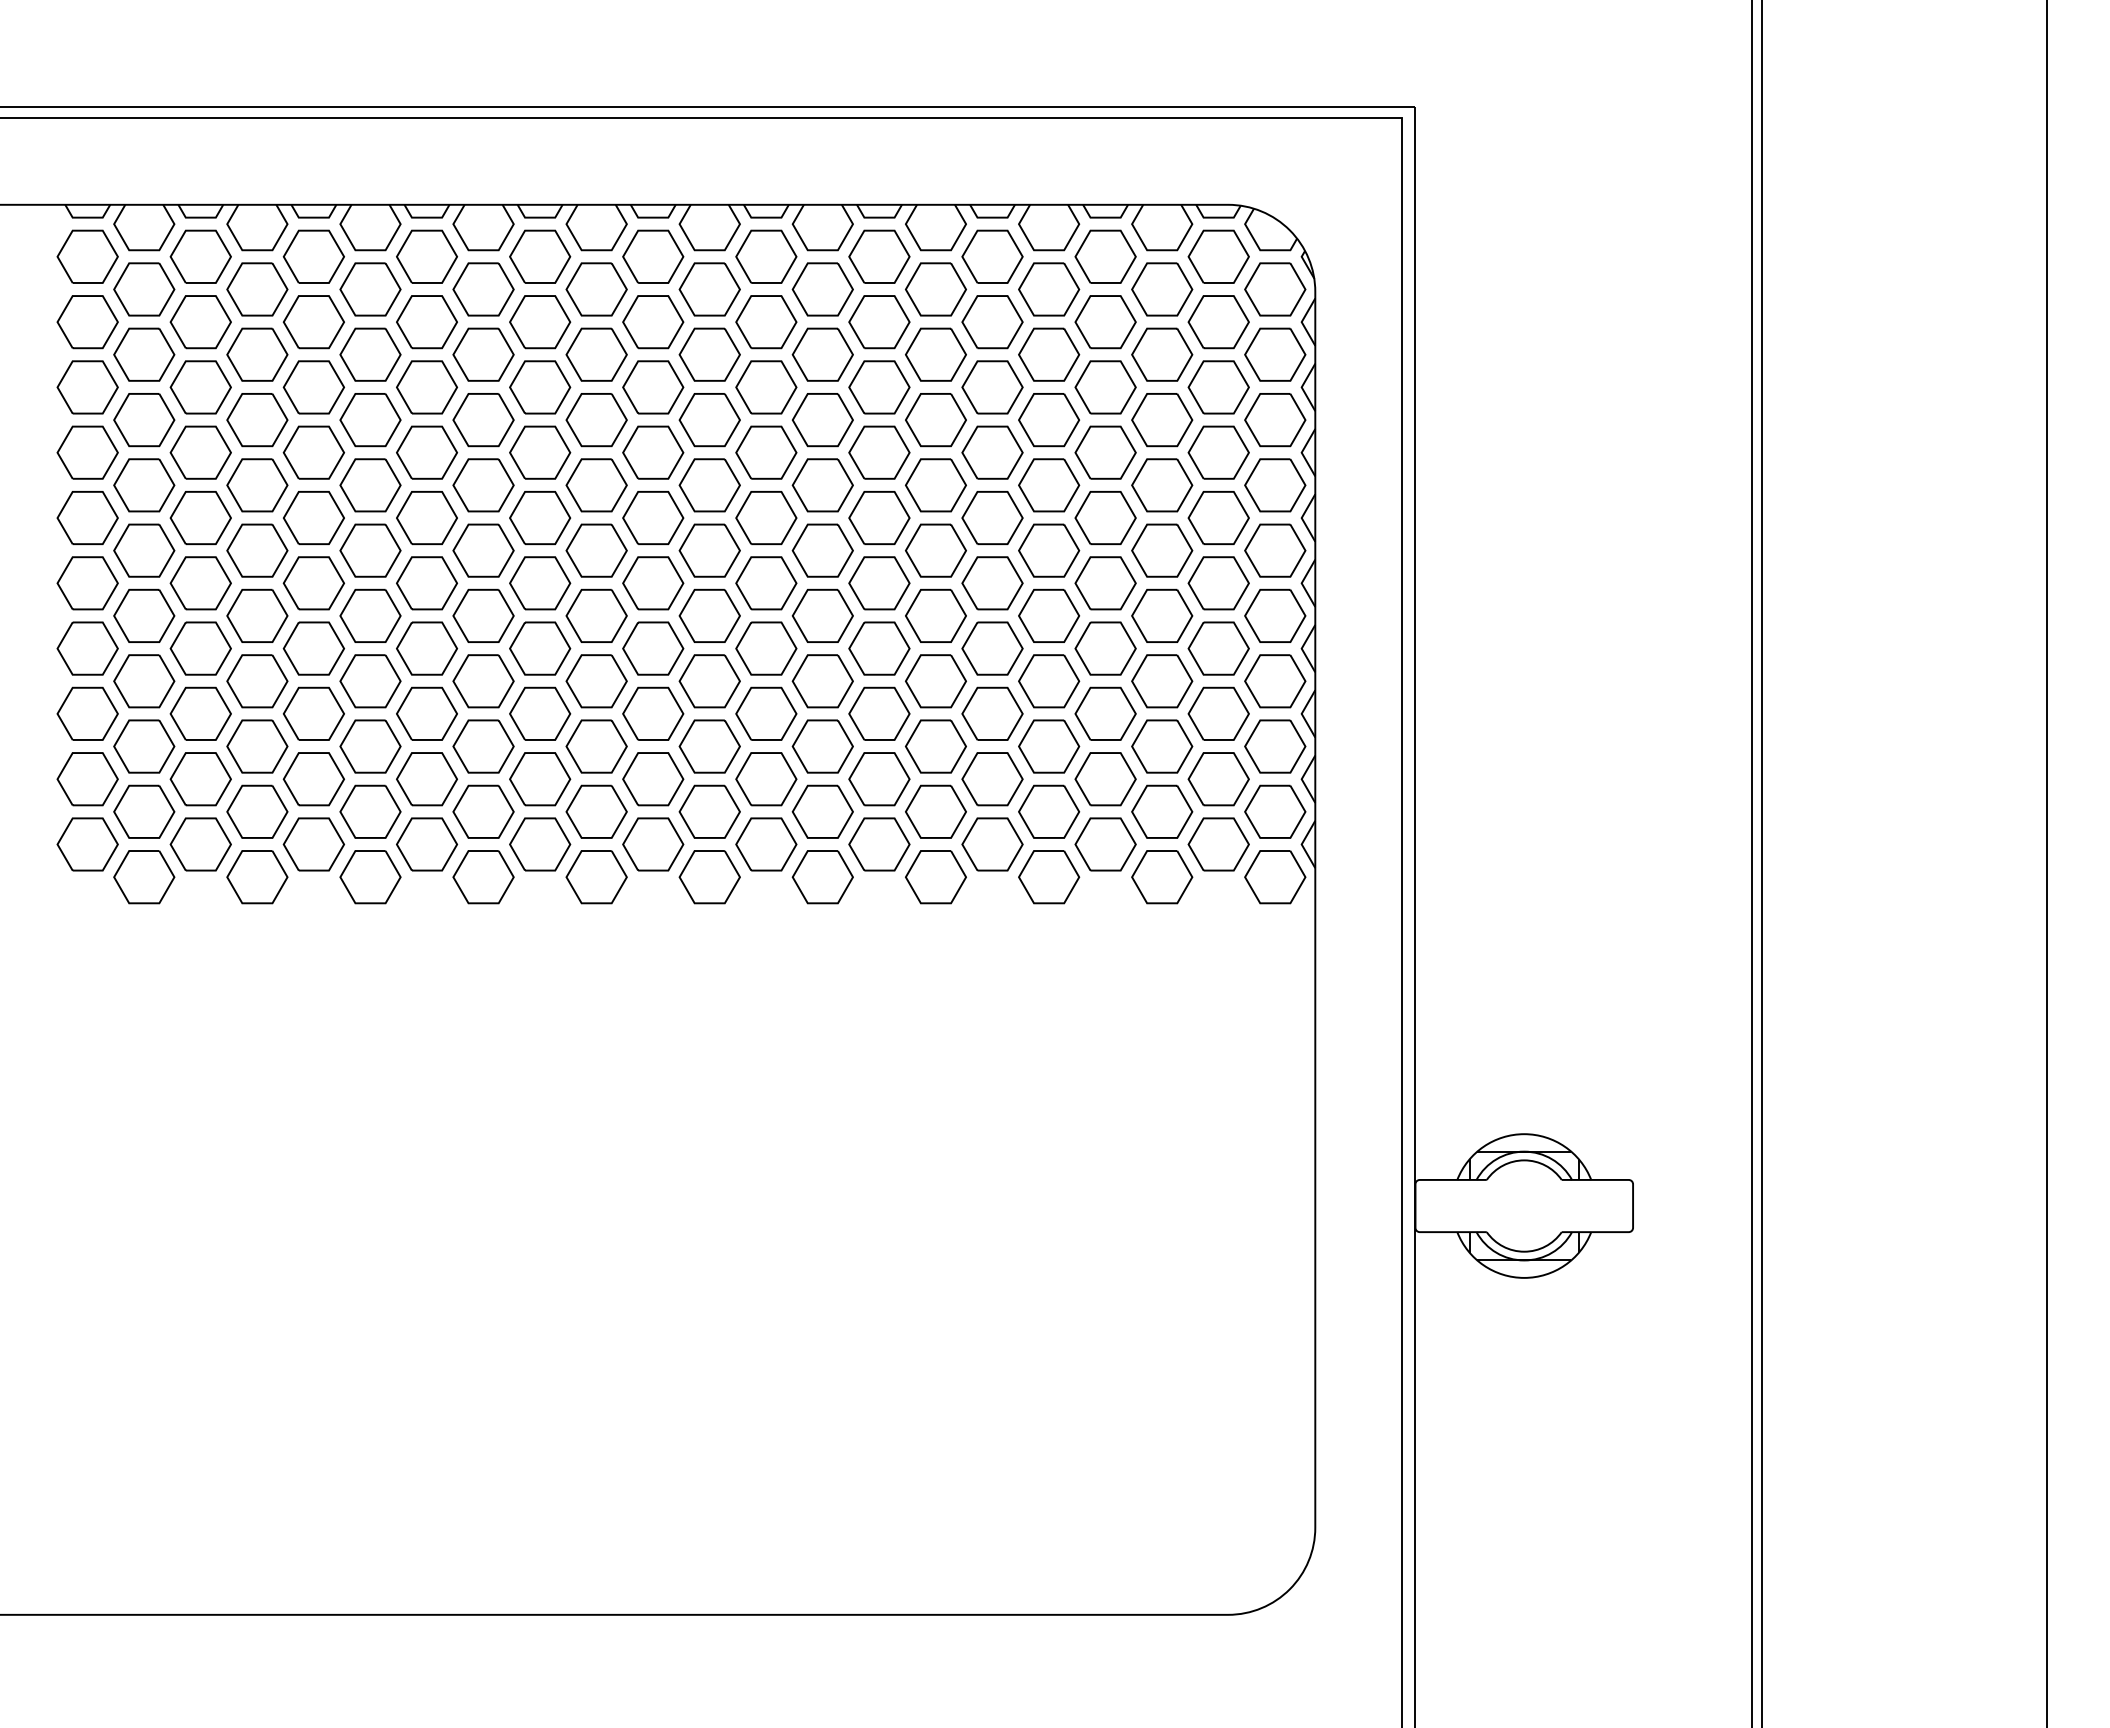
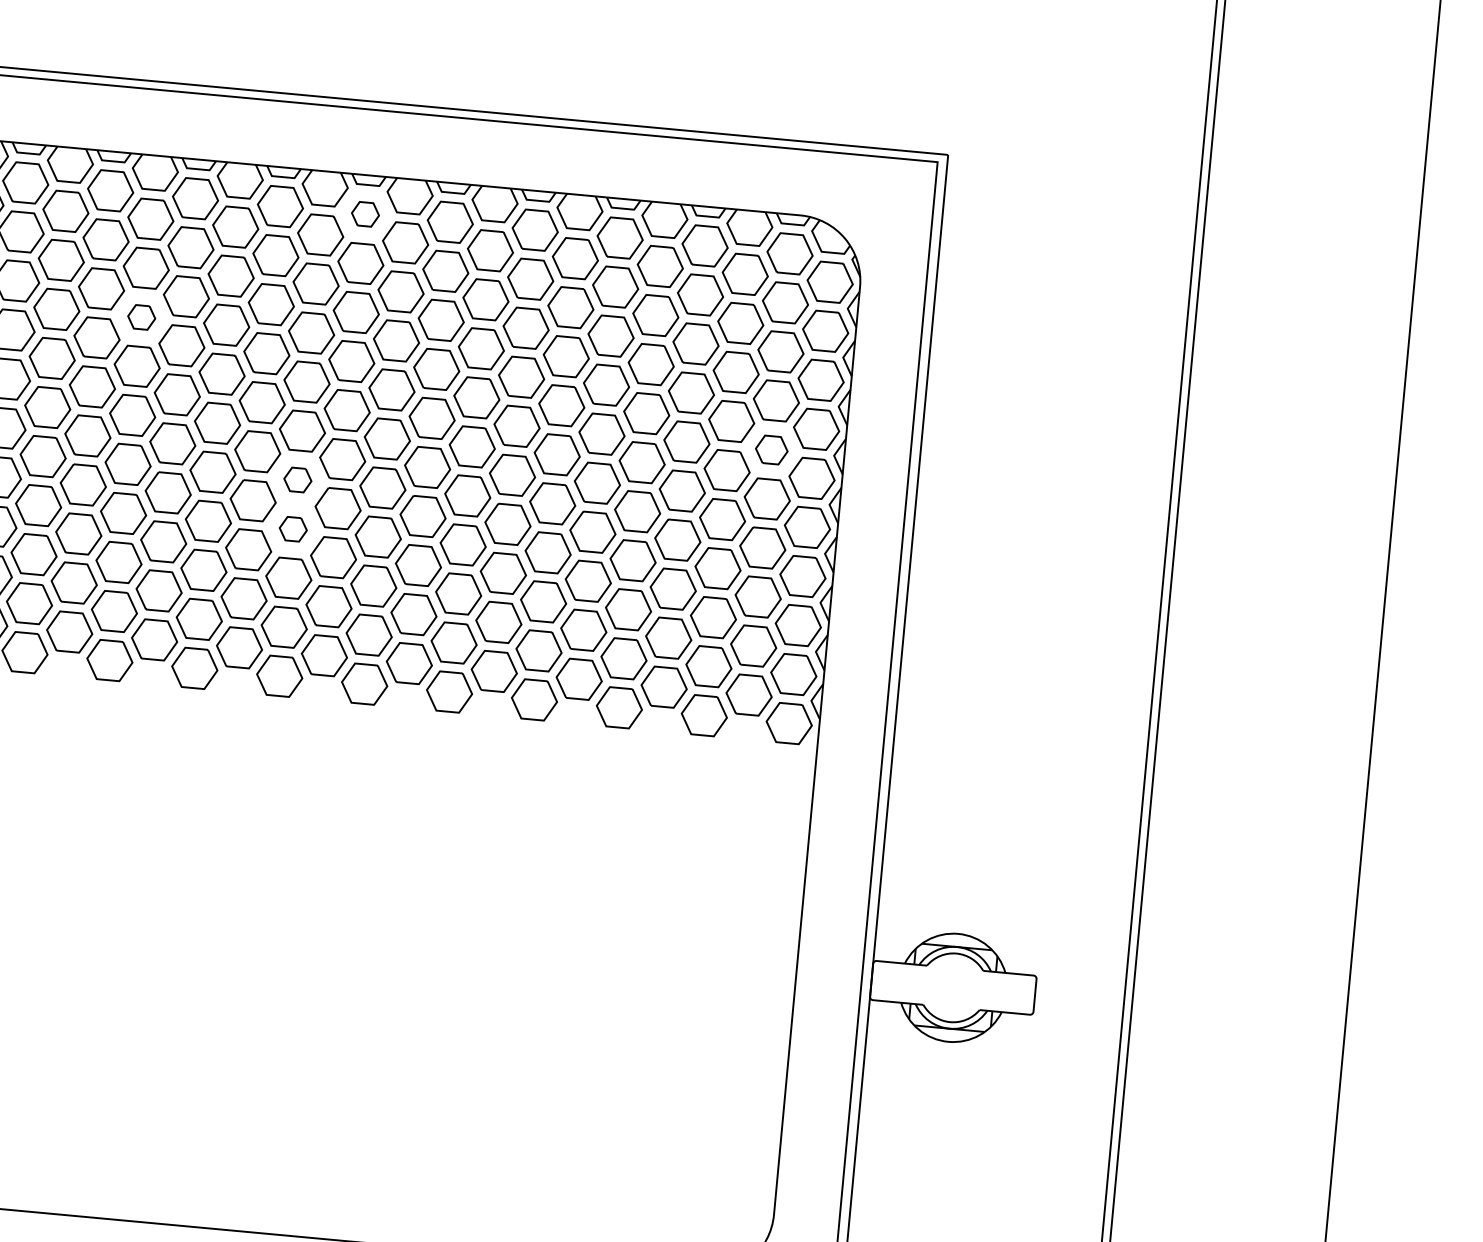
part: (653, 256) -> (365, 214), size x0.6
part: (370, 420) -> (141, 317), size x0.6
part: (1218, 518) -> (771, 450), size x0.7
part: (596, 615) -> (297, 479), size x0.6
part: (596, 681) -> (293, 529), size x0.6

